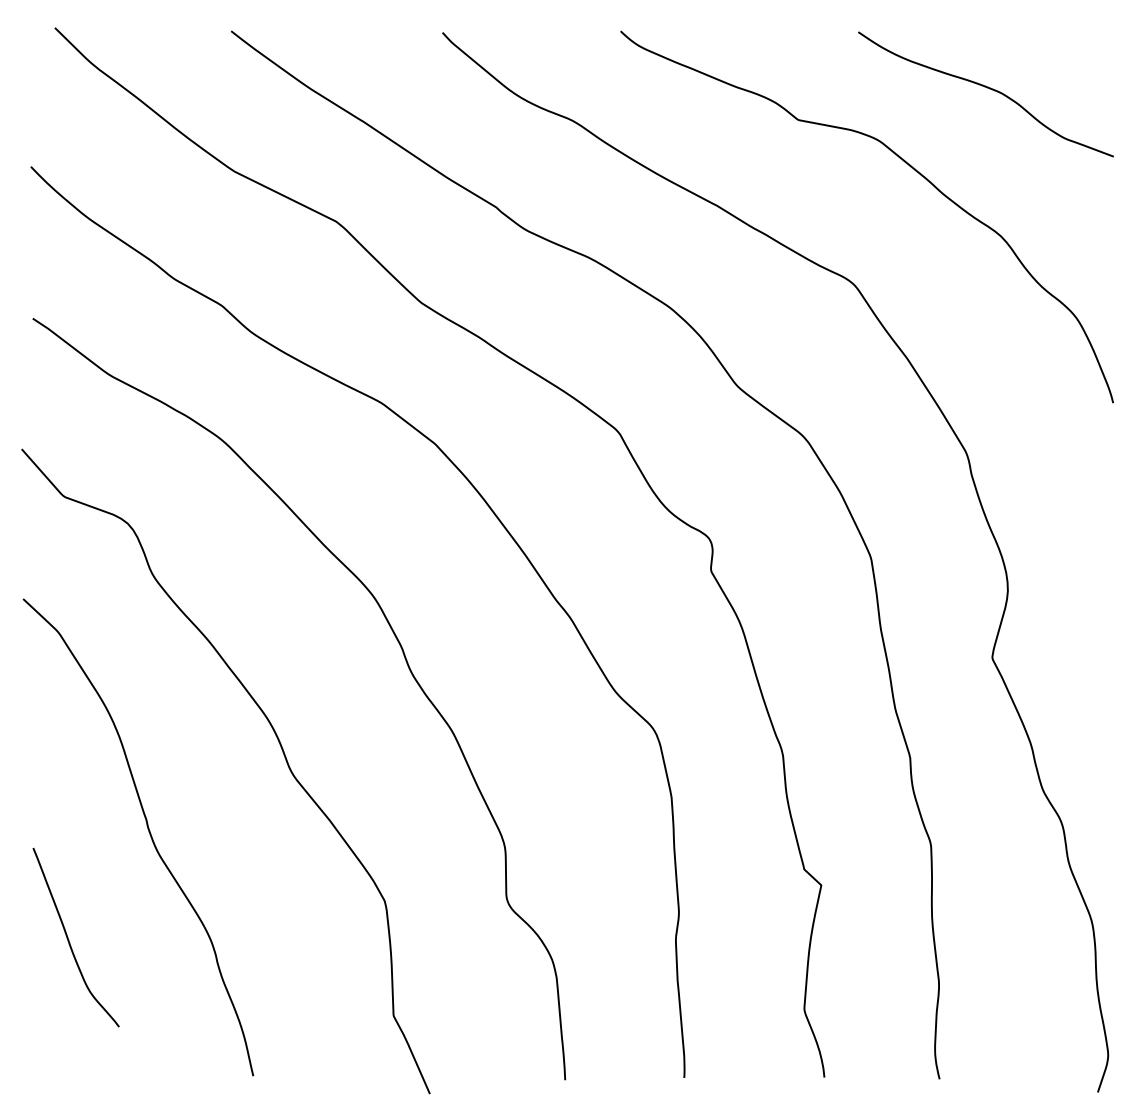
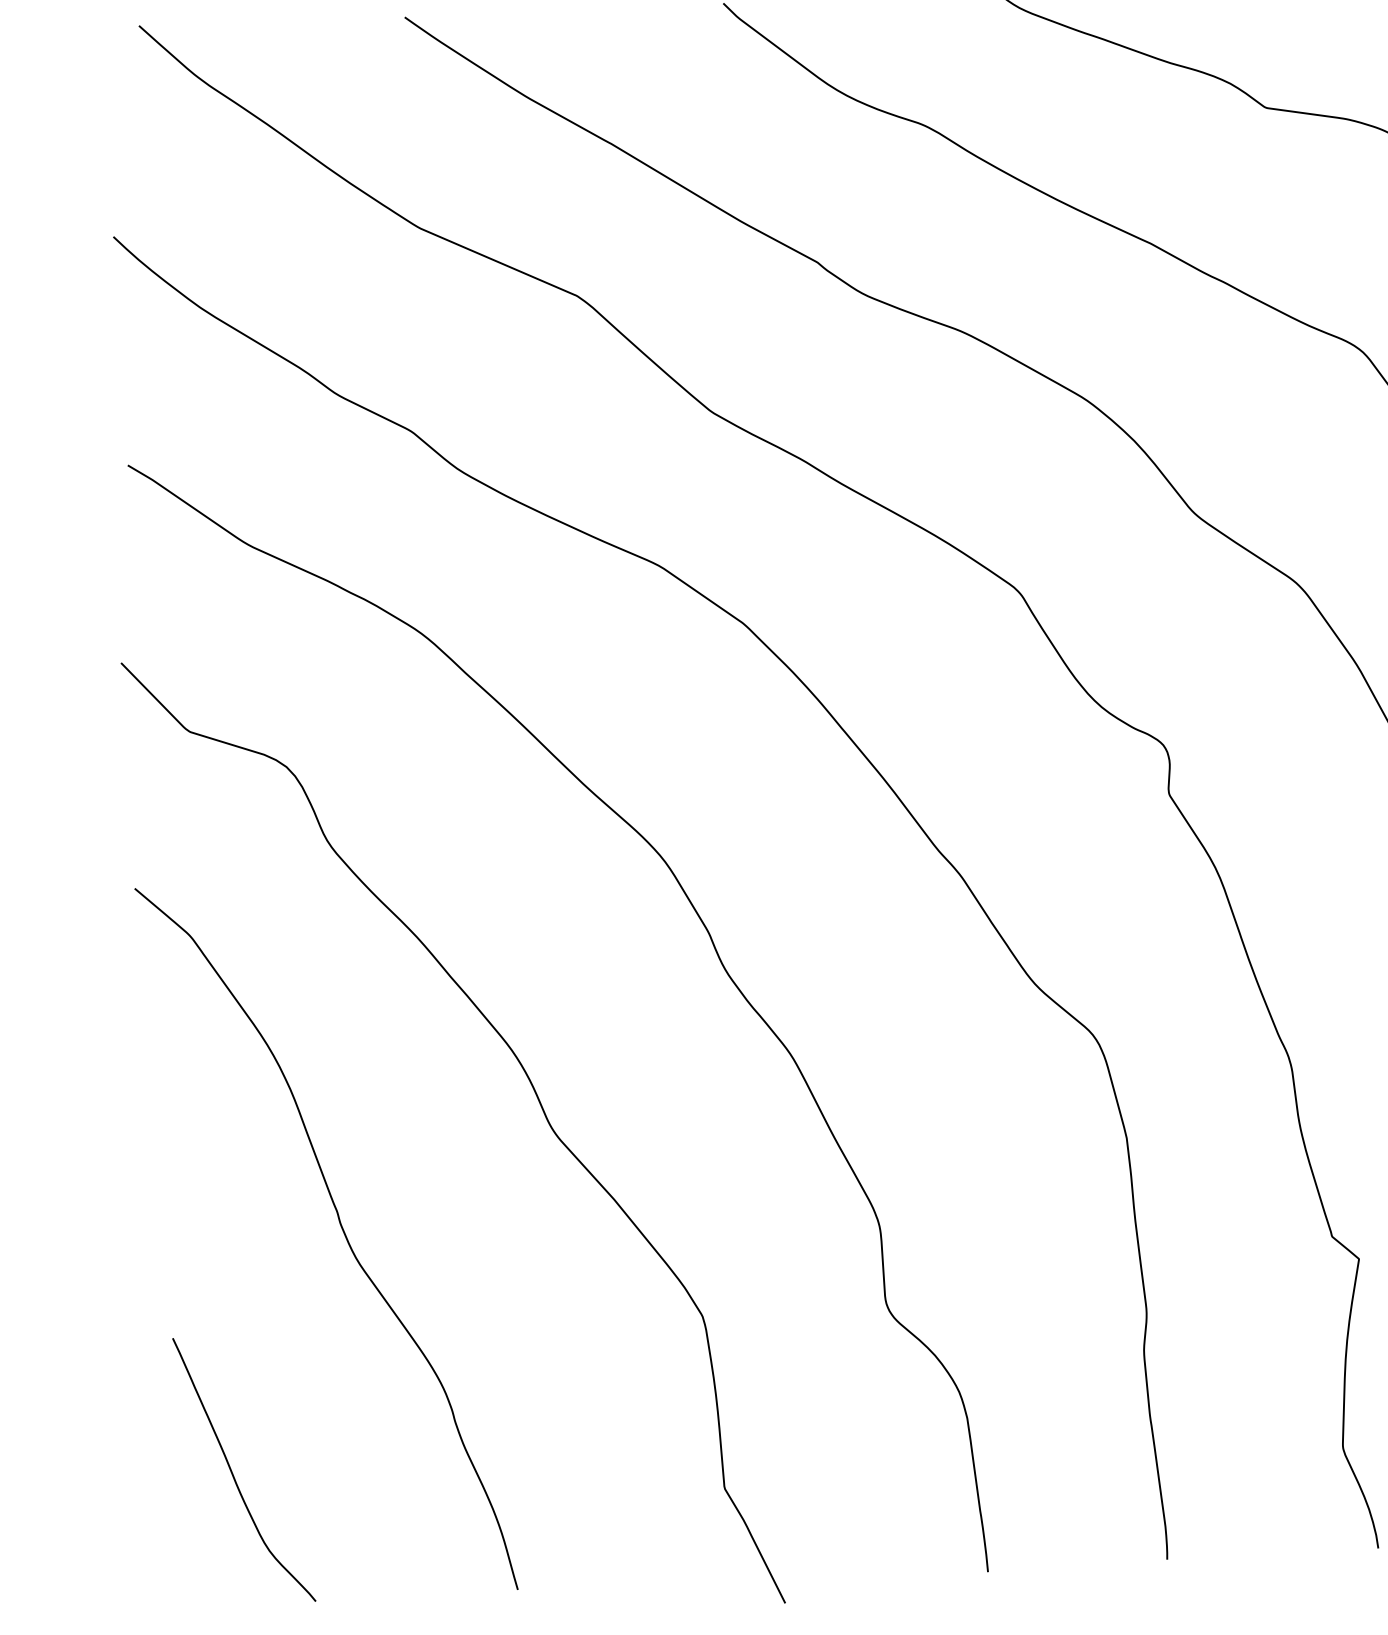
curve: (69, 940) -> (234, 1474), moved

